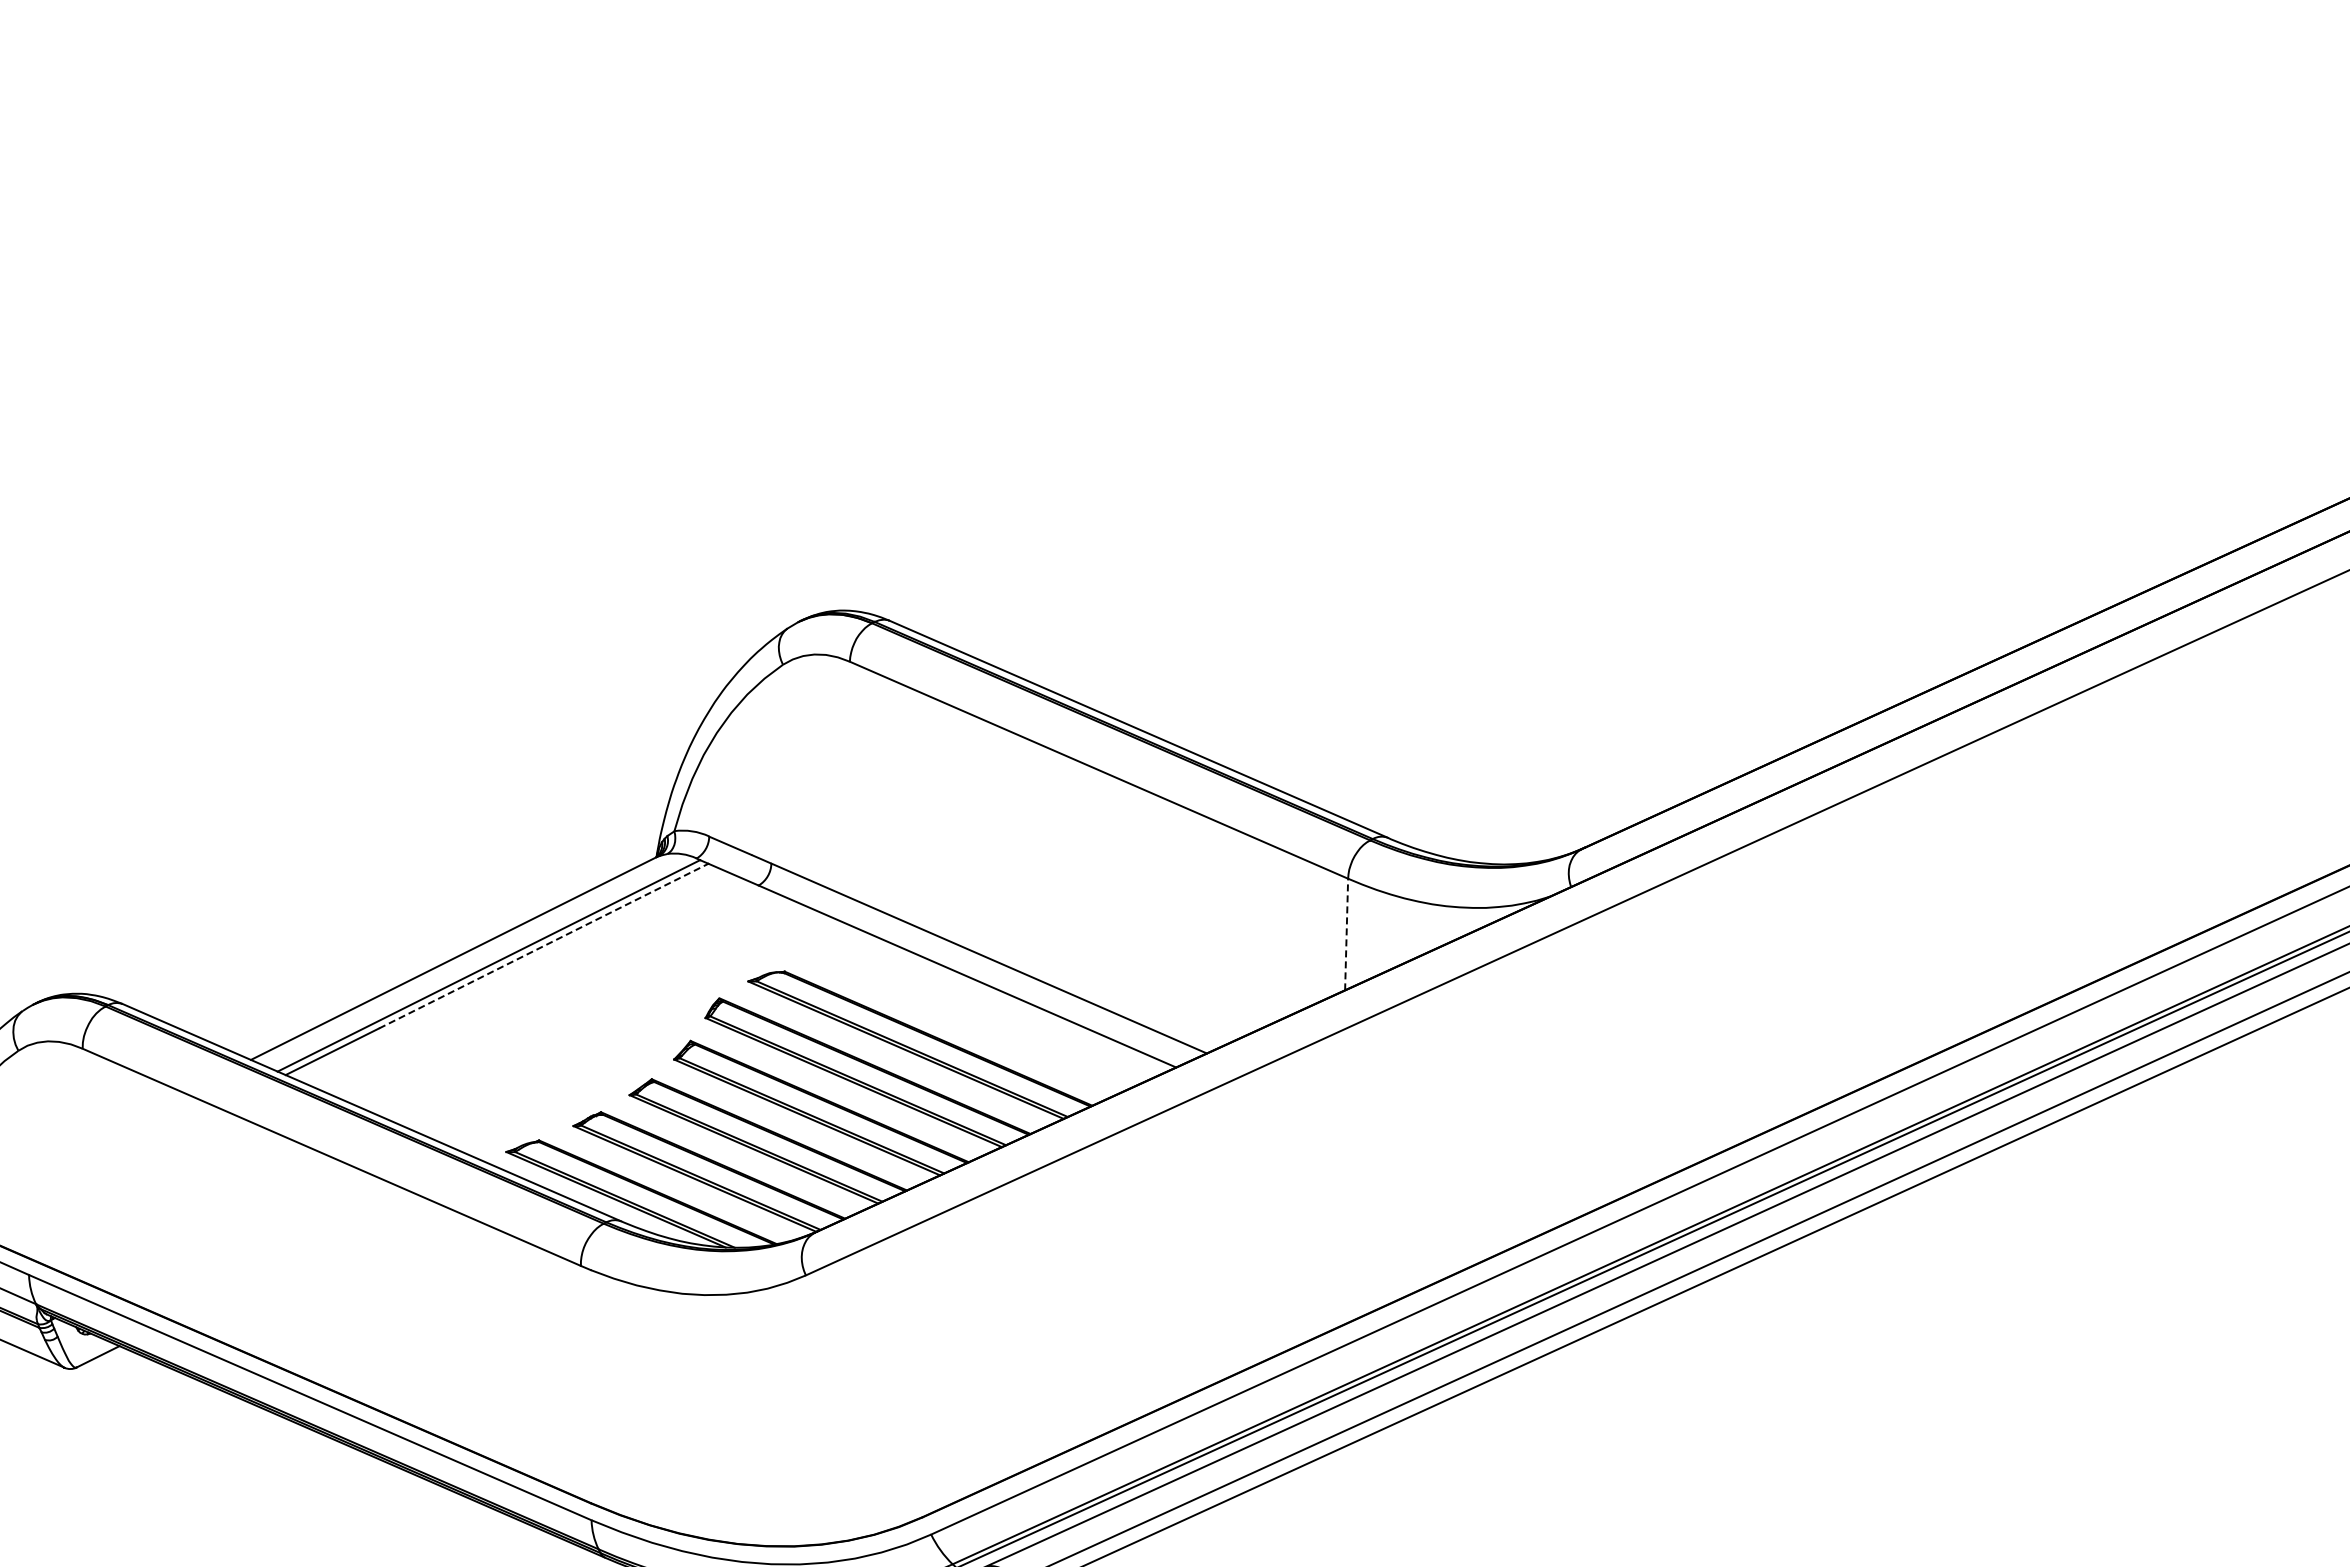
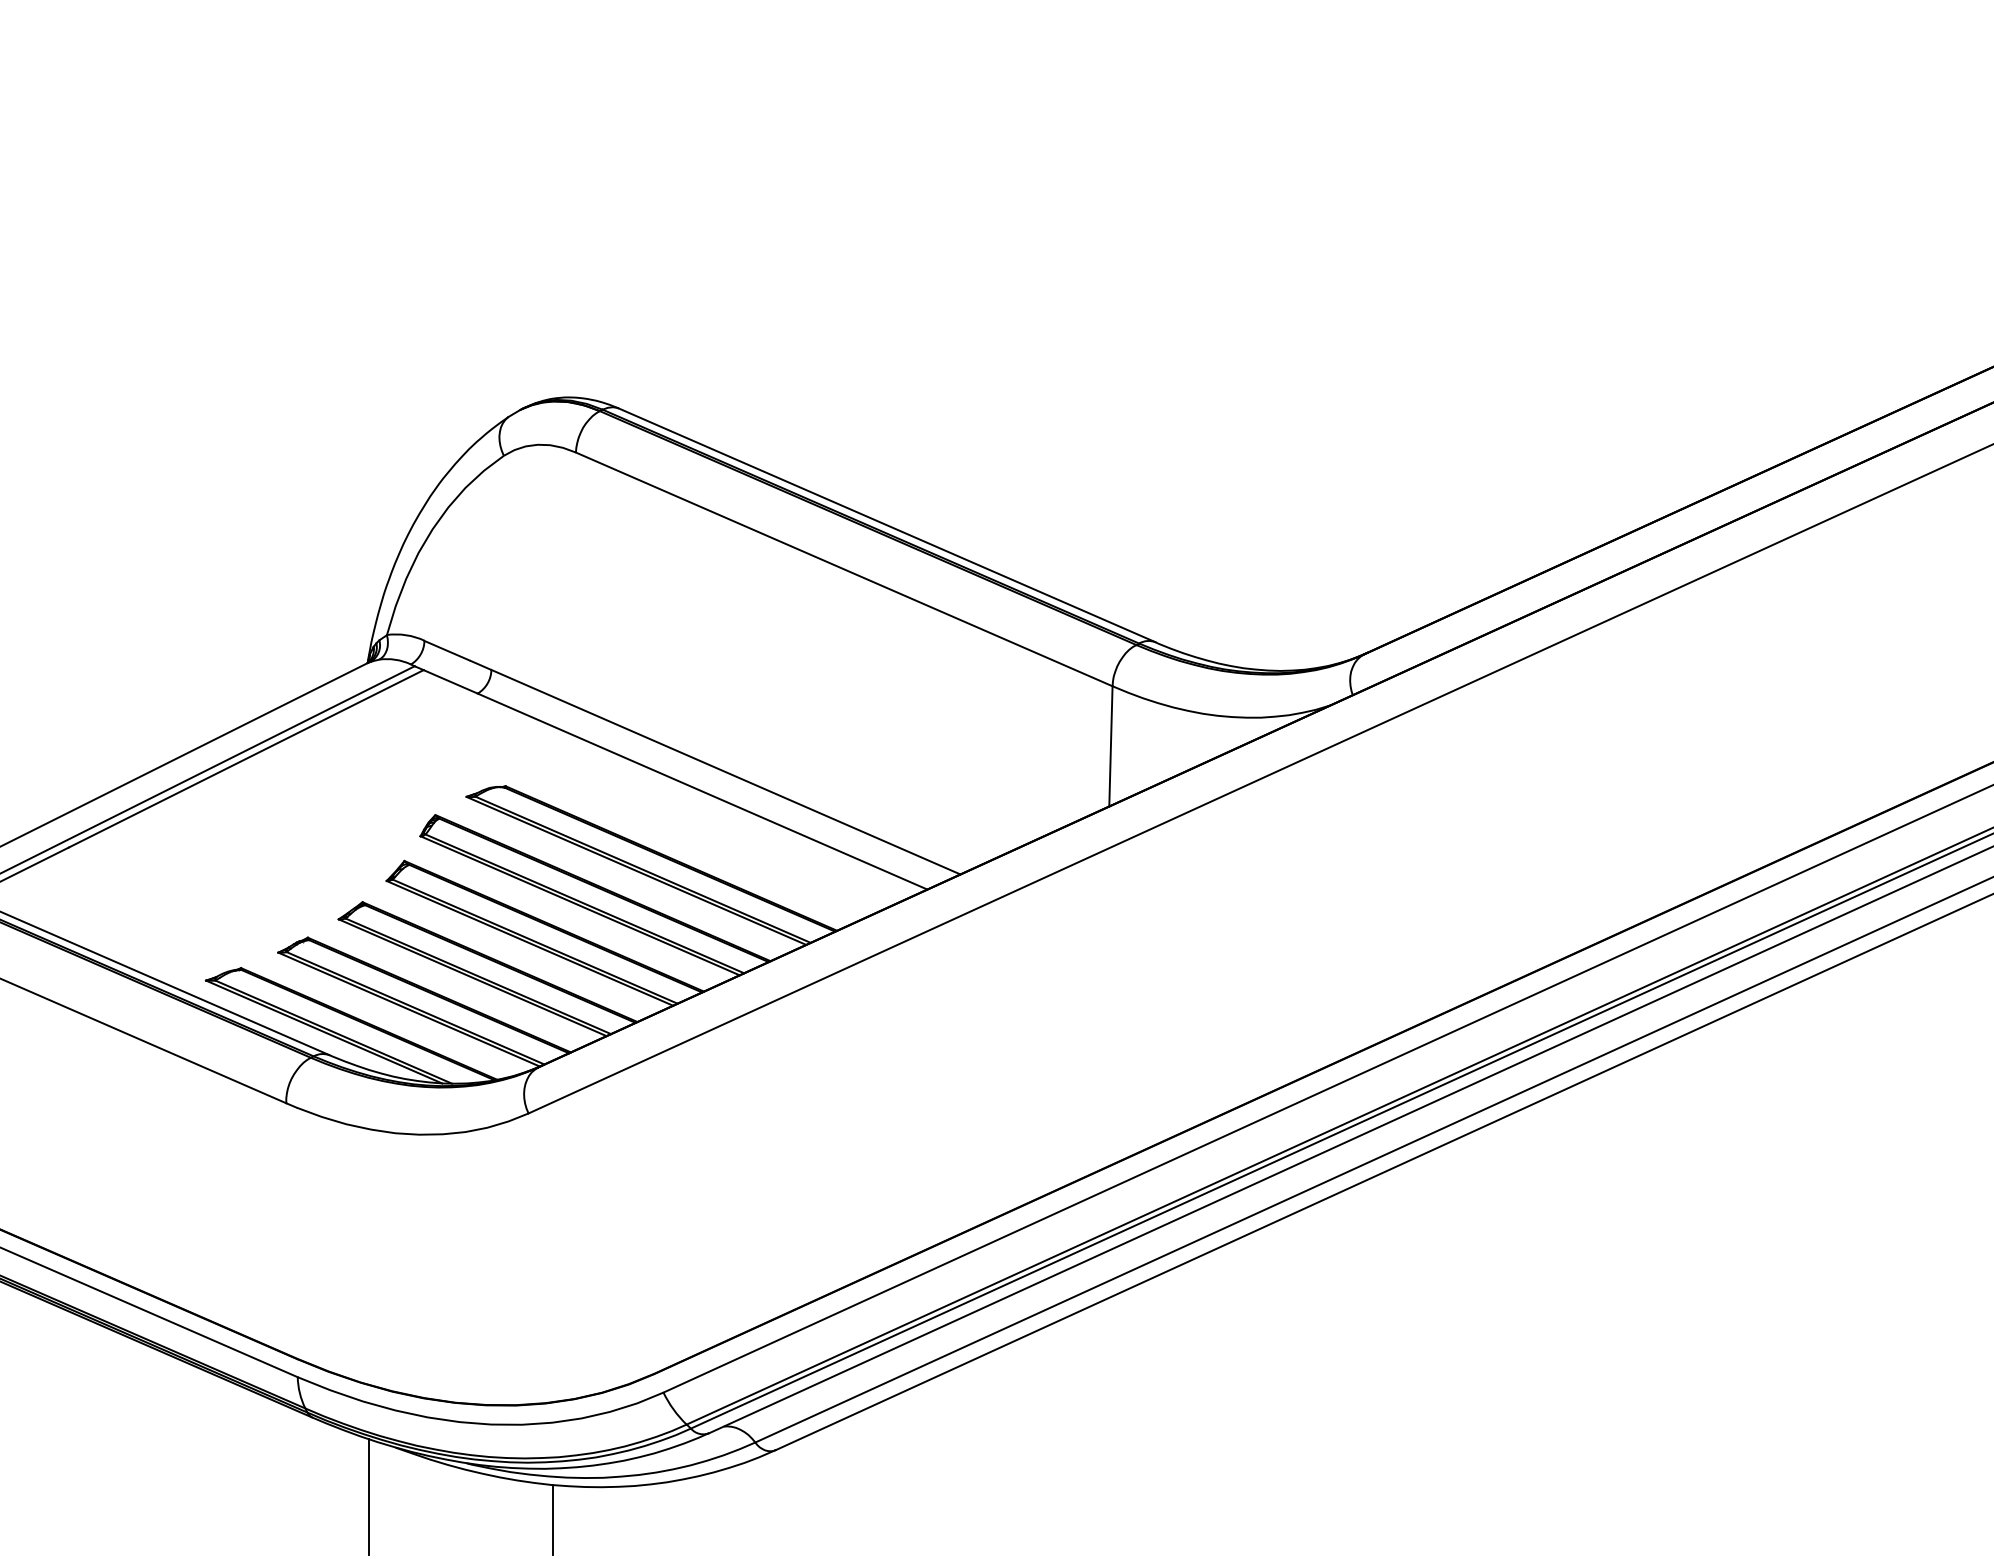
line: (1346, 934) -> (1110, 746), dashed -> solid
line: (544, 945) -> (247, 758), dashed -> solid

